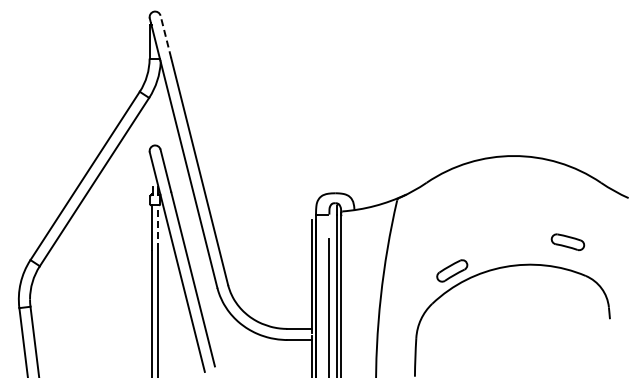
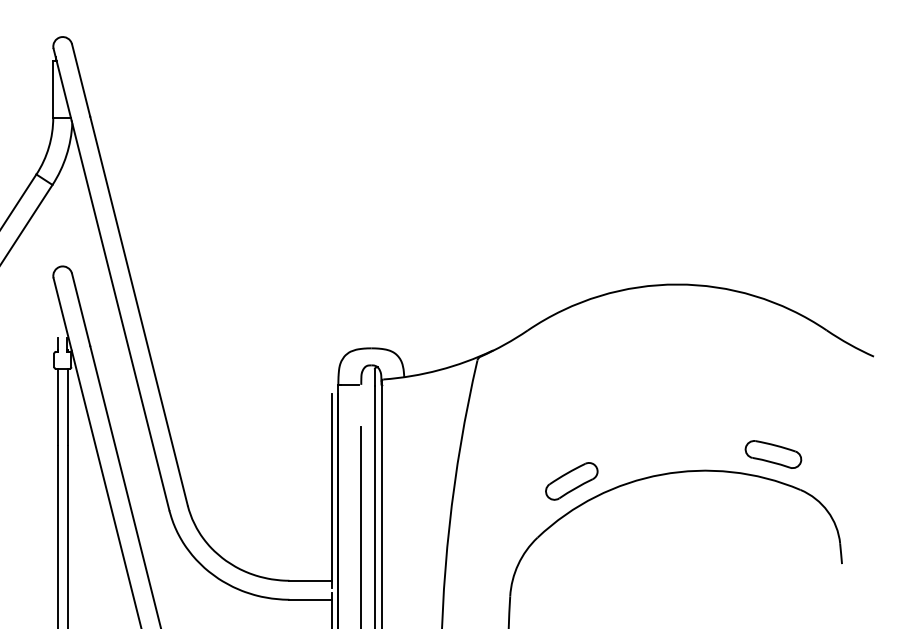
line: (165, 36) -> (80, 79), dashed -> solid
line: (158, 227) -> (68, 406), dashed -> solid
part: (567, 242) -> (772, 454), moved

